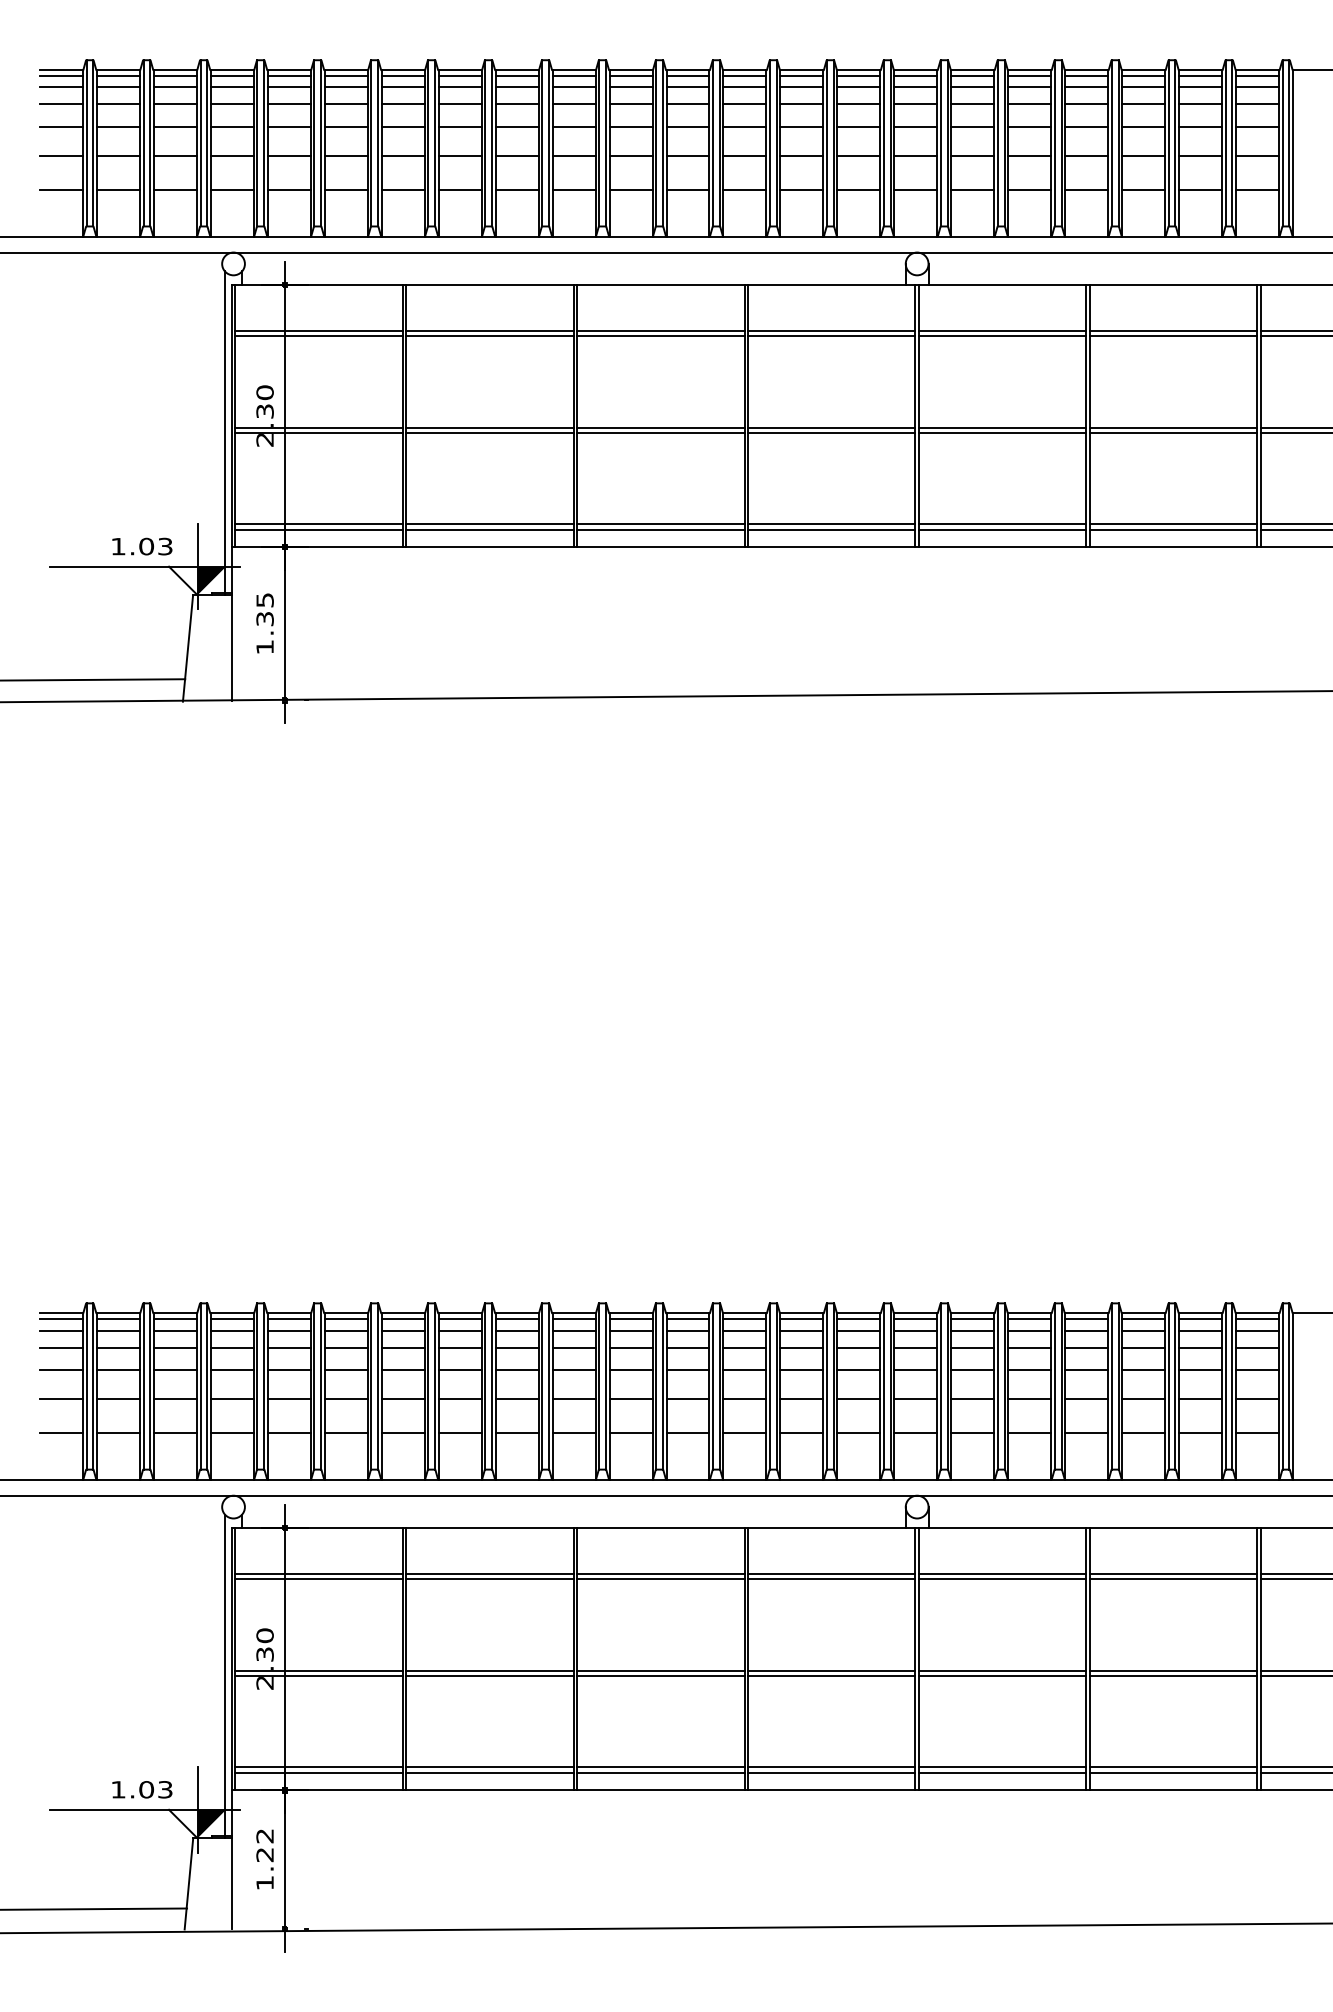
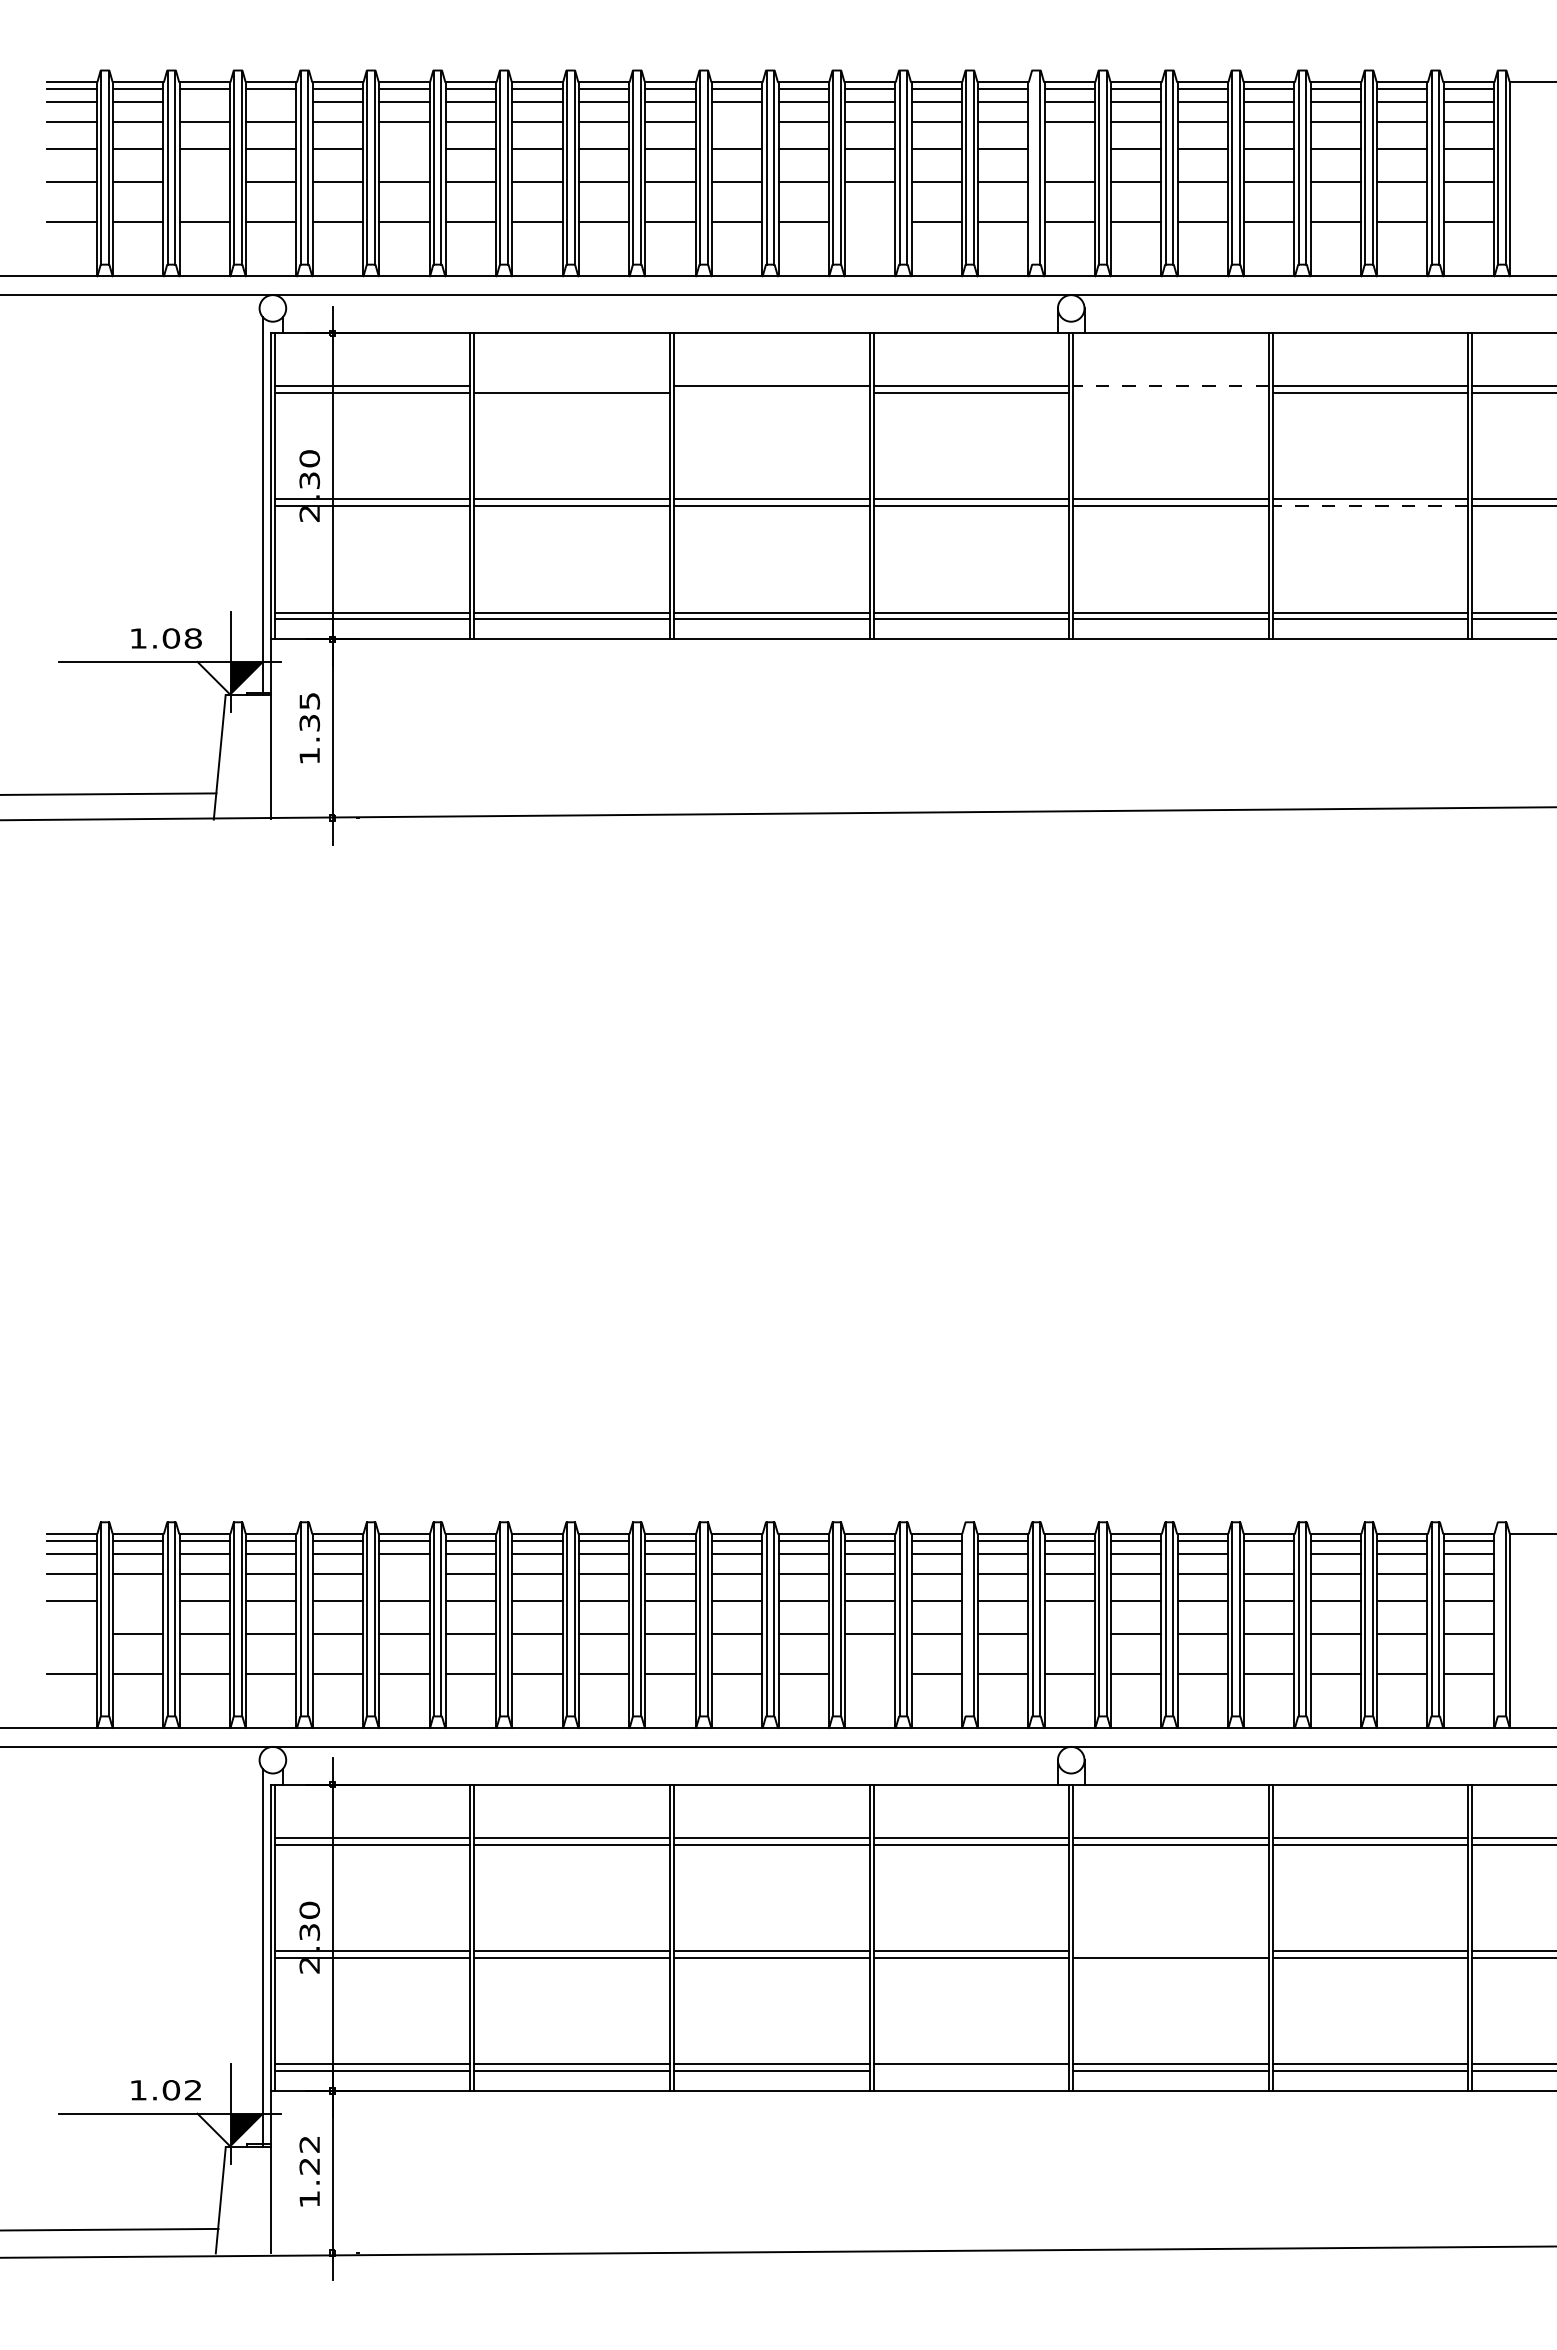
line: (174, 87) -> (204, 102), removed
line: (232, 87) -> (271, 102), removed
line: (630, 104) -> (736, 122), removed
line: (346, 127) -> (404, 148), removed
line: (915, 127) -> (1069, 148), removed
line: (884, 143) -> (1032, 167), removed
line: (174, 156) -> (204, 182), removed
line: (745, 189) -> (870, 221), removed
line: (490, 330) -> (572, 386), removed
line: (1003, 330) -> (1171, 386), solid -> dashed
line: (660, 336) -> (771, 393), removed
line: (1002, 336) -> (1170, 393), removed
line: (1173, 433) -> (1370, 506), solid -> dashed
text: (164, 546) -> (192, 638), 1.03 -> 1.08
line: (1086, 1330) -> (1269, 1553), removed
line: (346, 1347) -> (404, 1573), removed
line: (118, 1370) -> (138, 1600), removed
line: (827, 1386) -> (966, 1619), removed
line: (1283, 1386) -> (1498, 1619), removed
line: (61, 1398) -> (71, 1633), removed
line: (915, 1398) -> (1069, 1633), removed
line: (745, 1432) -> (870, 1673), removed
line: (1002, 1670) -> (1170, 1951), removed
line: (831, 1772) -> (971, 2070), removed
text: (165, 1789) -> (193, 2090), 1.03 -> 1.02

